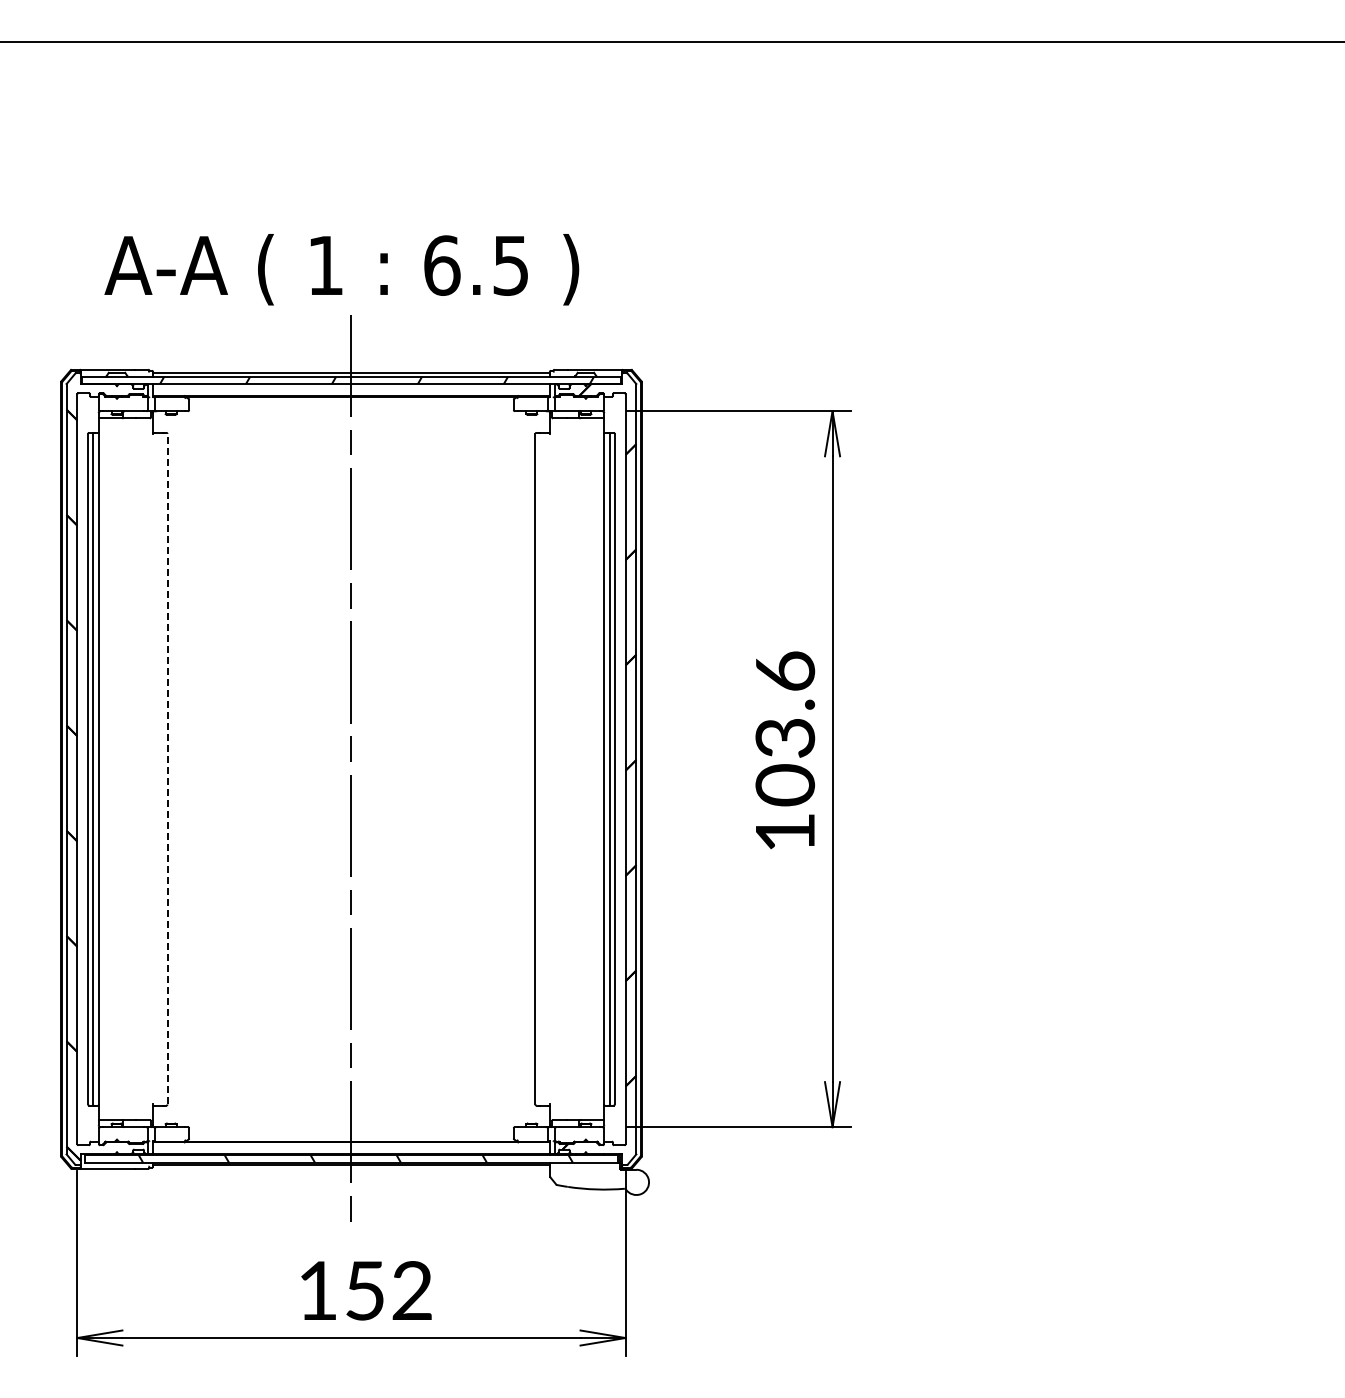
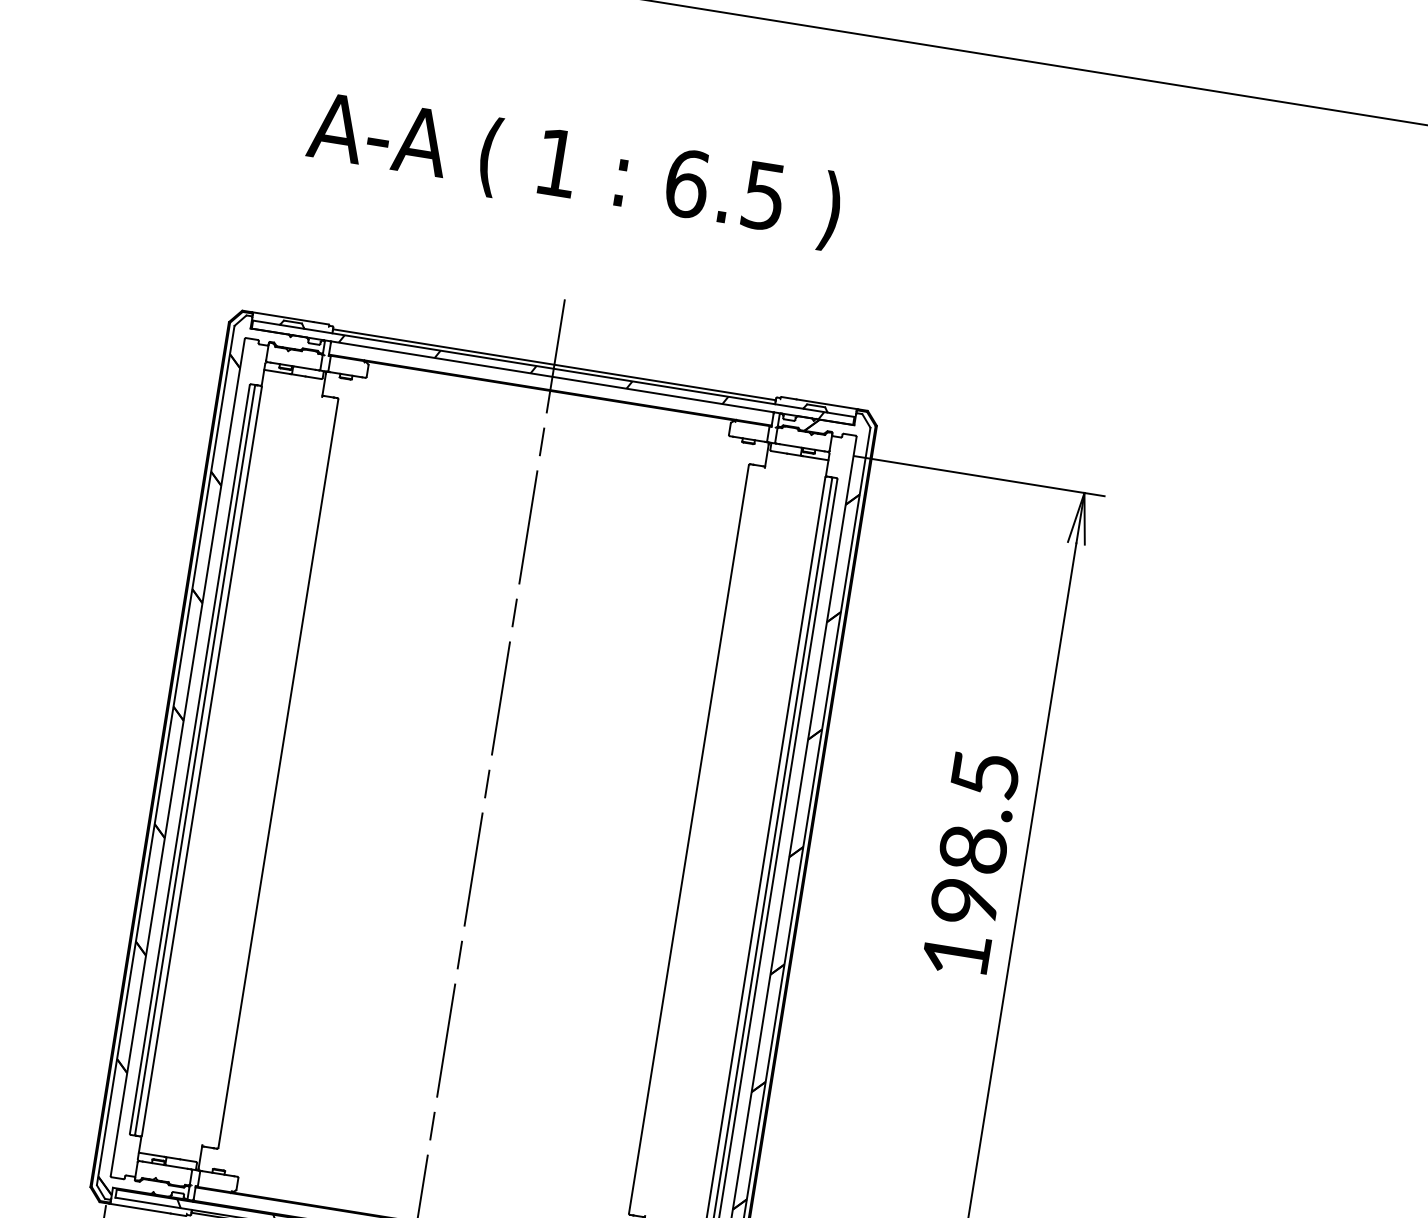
text: (341, 269) -> (574, 170), moved
text: (785, 728) -> (975, 838), 103.6 -> 198.5
line: (167, 768) -> (278, 772), dashed -> solid

